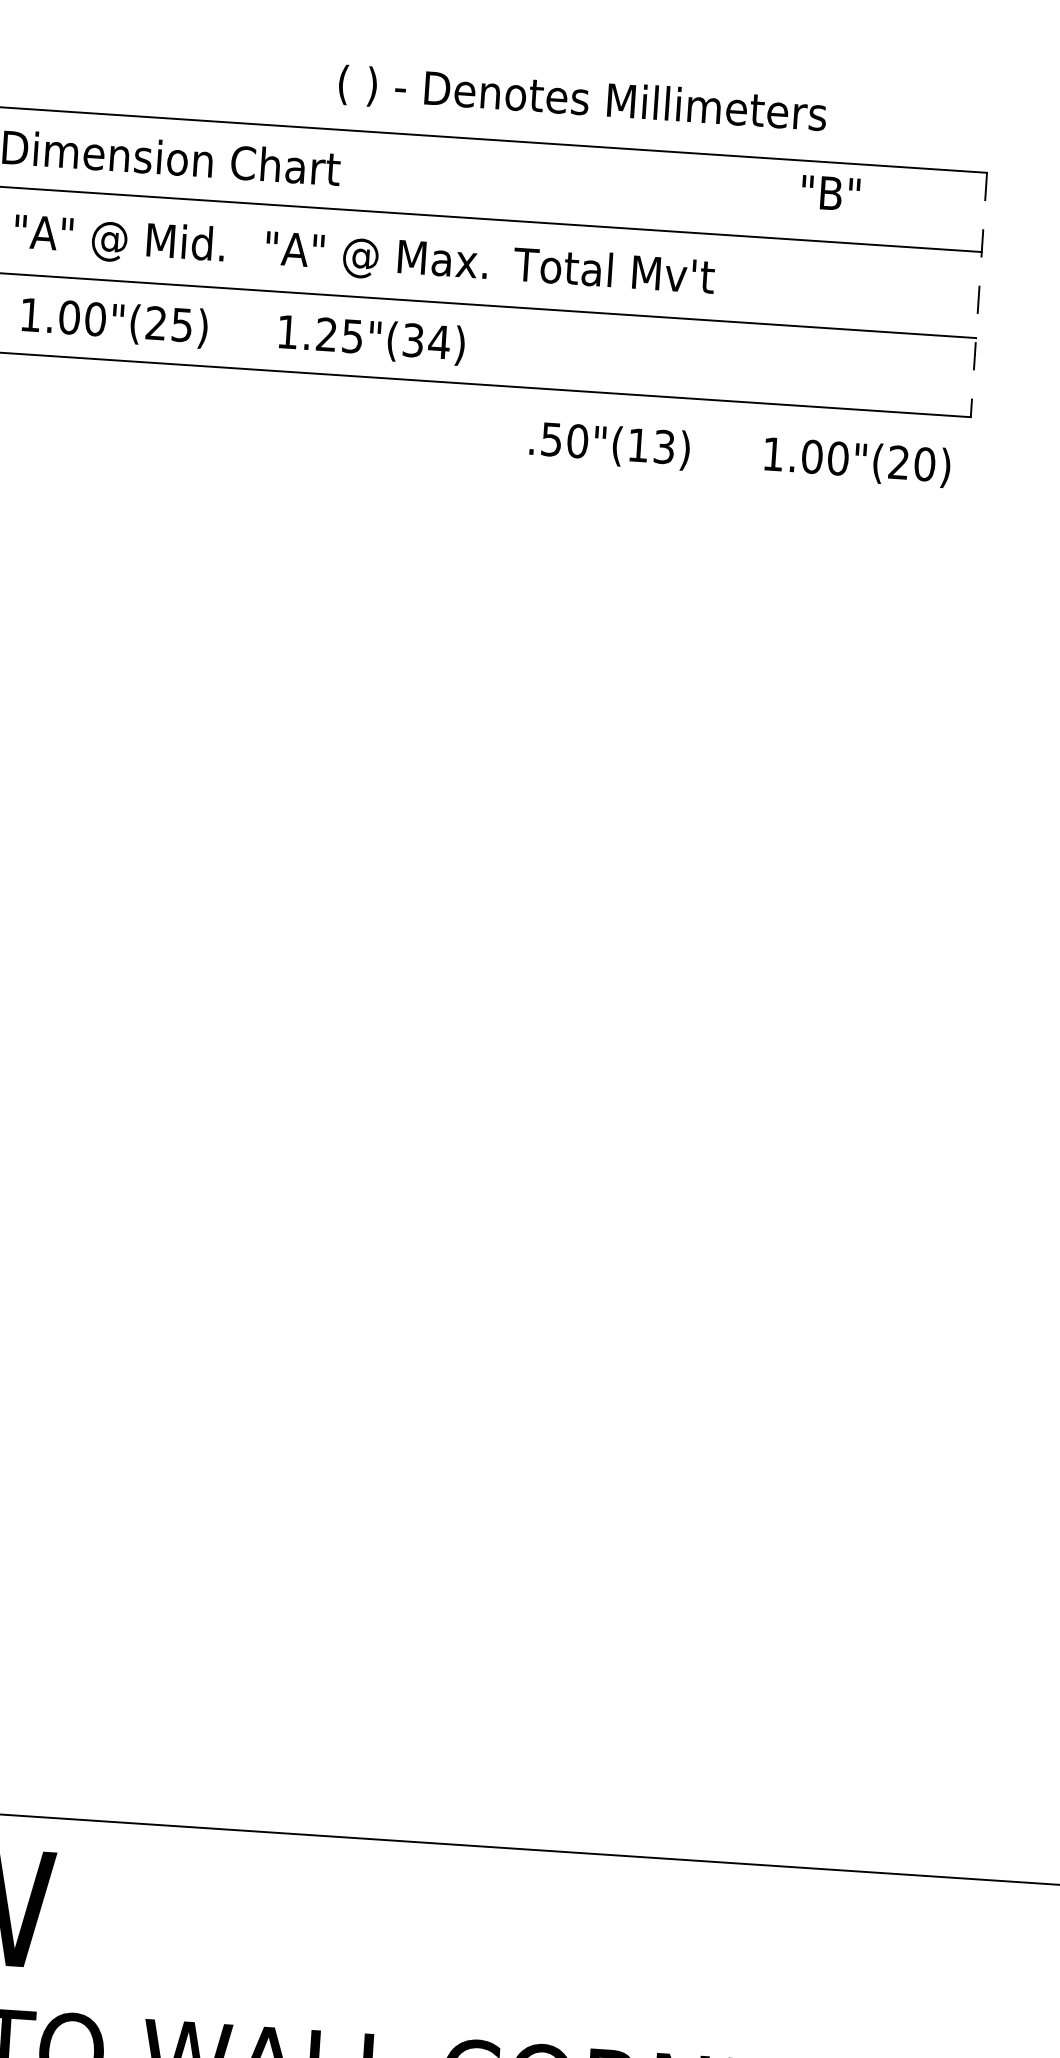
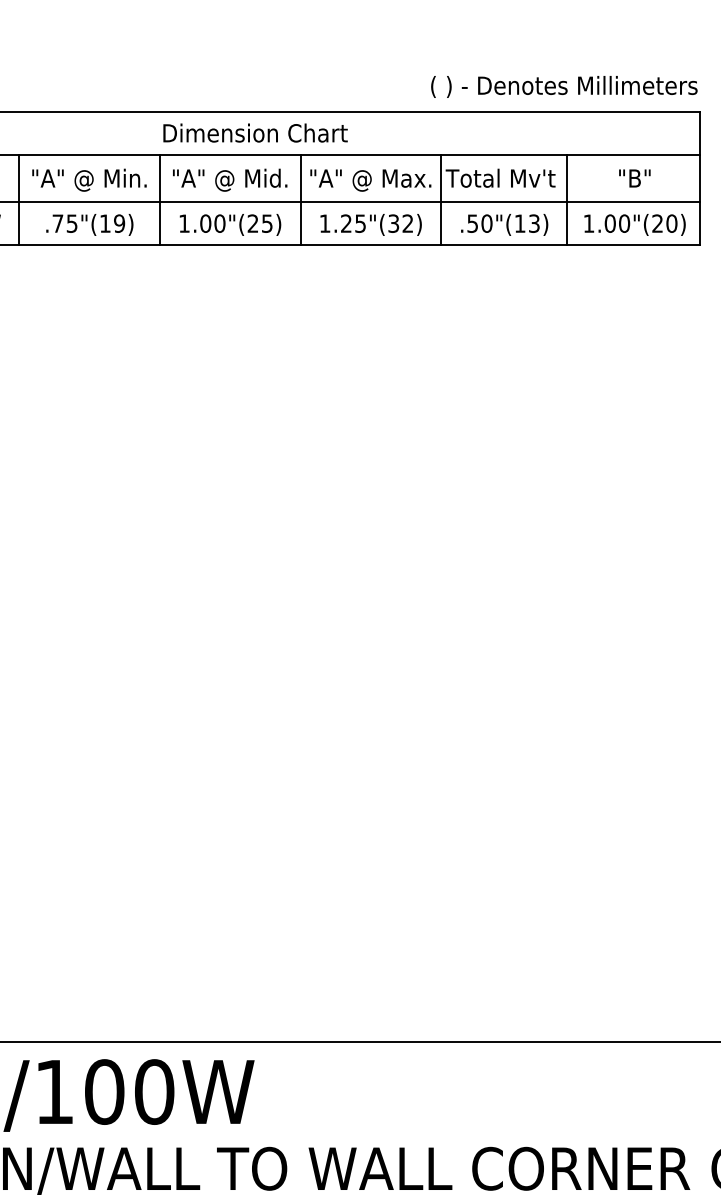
text: (582, 99) -> (564, 86), moved
text: (830, 193) -> (634, 178), moved
line: (245, 284) -> (300, 199), added
line: (979, 295) -> (700, 178), dashed -> solid
line: (503, 301) -> (441, 199), added
line: (733, 317) -> (567, 199), added
text: (438, 341) -> (407, 223), 1.25"(34) -> 1.25"(32)
text: (609, 444) -> (504, 224), moved
text: (856, 461) -> (634, 224), moved

